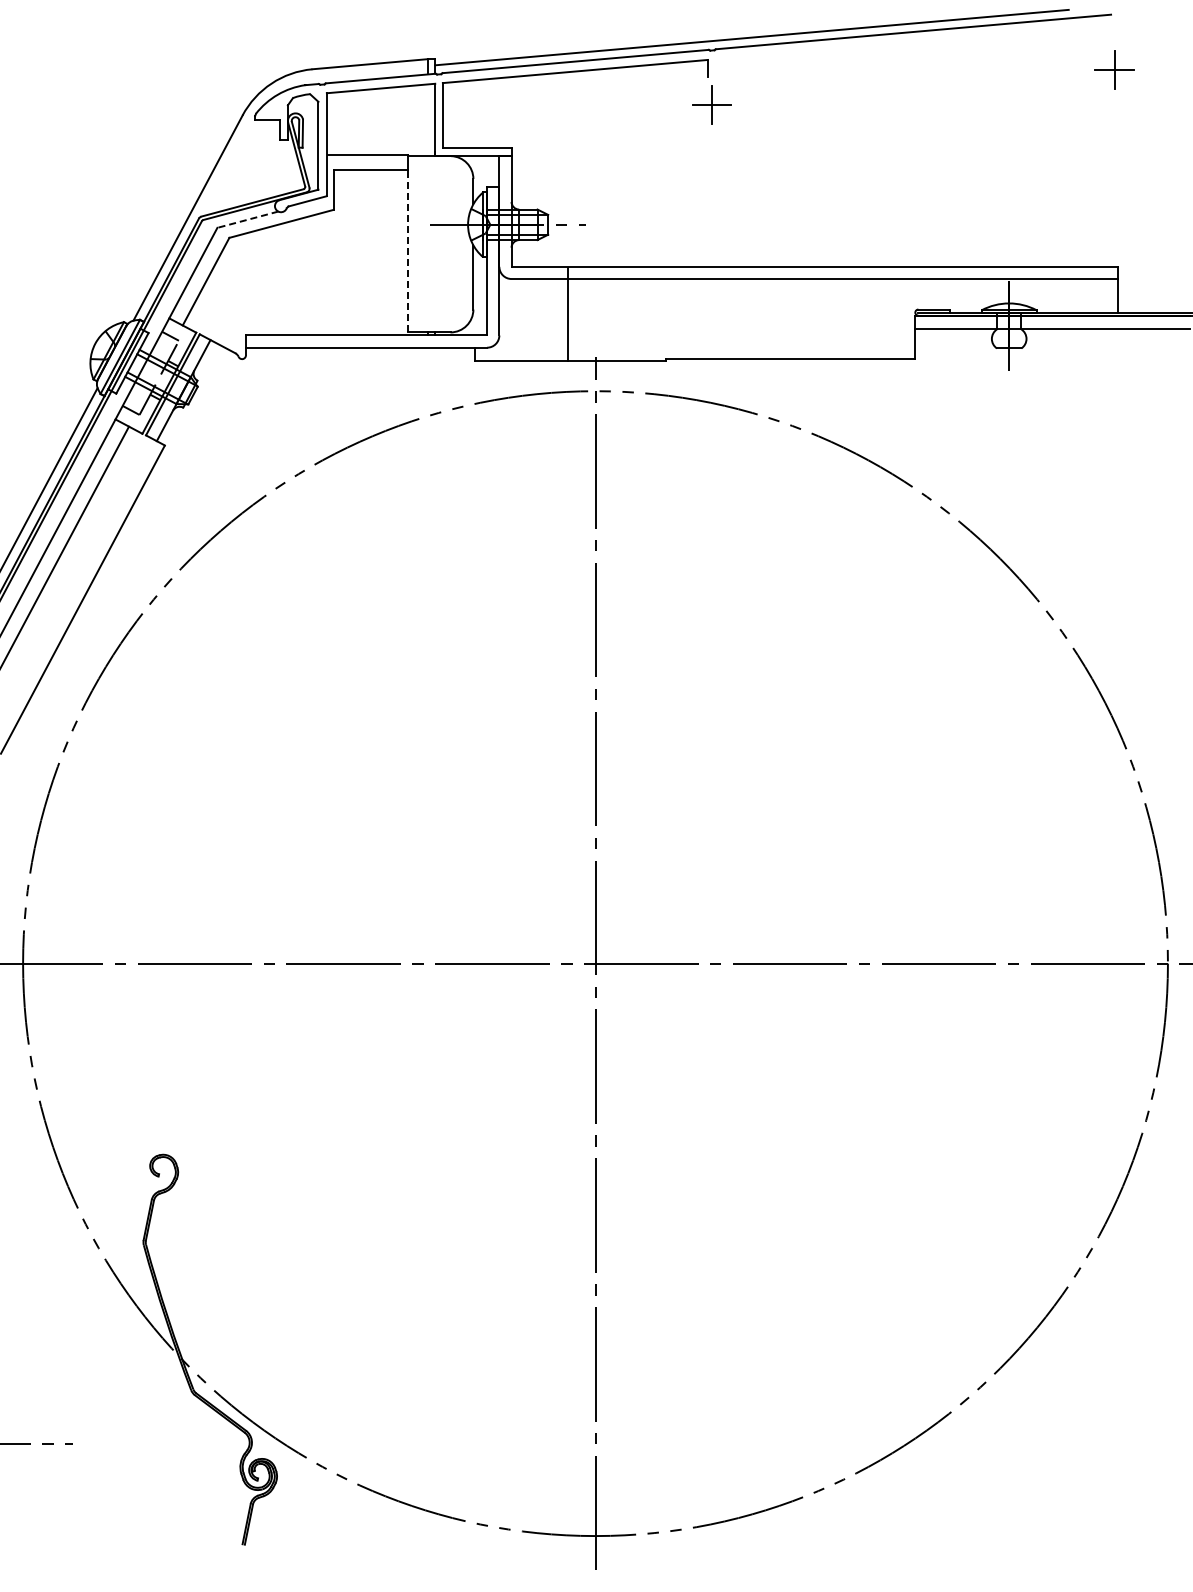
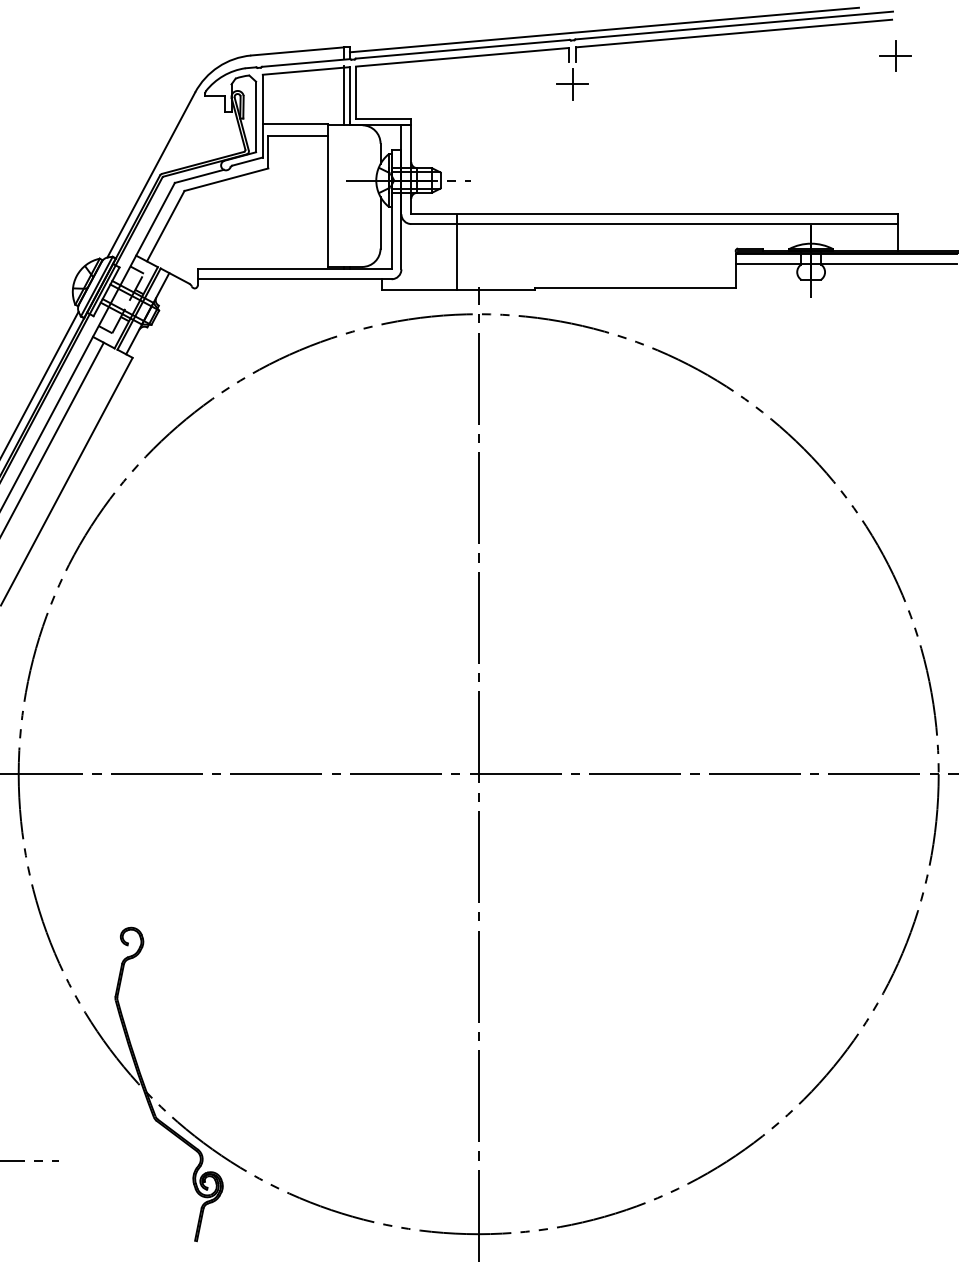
part: (910, 43) -> (731, 34), added
line: (427, 119) -> (343, 95), added
line: (247, 219) -> (199, 176), dashed -> solid
line: (407, 250) -> (327, 201), dashed -> solid

